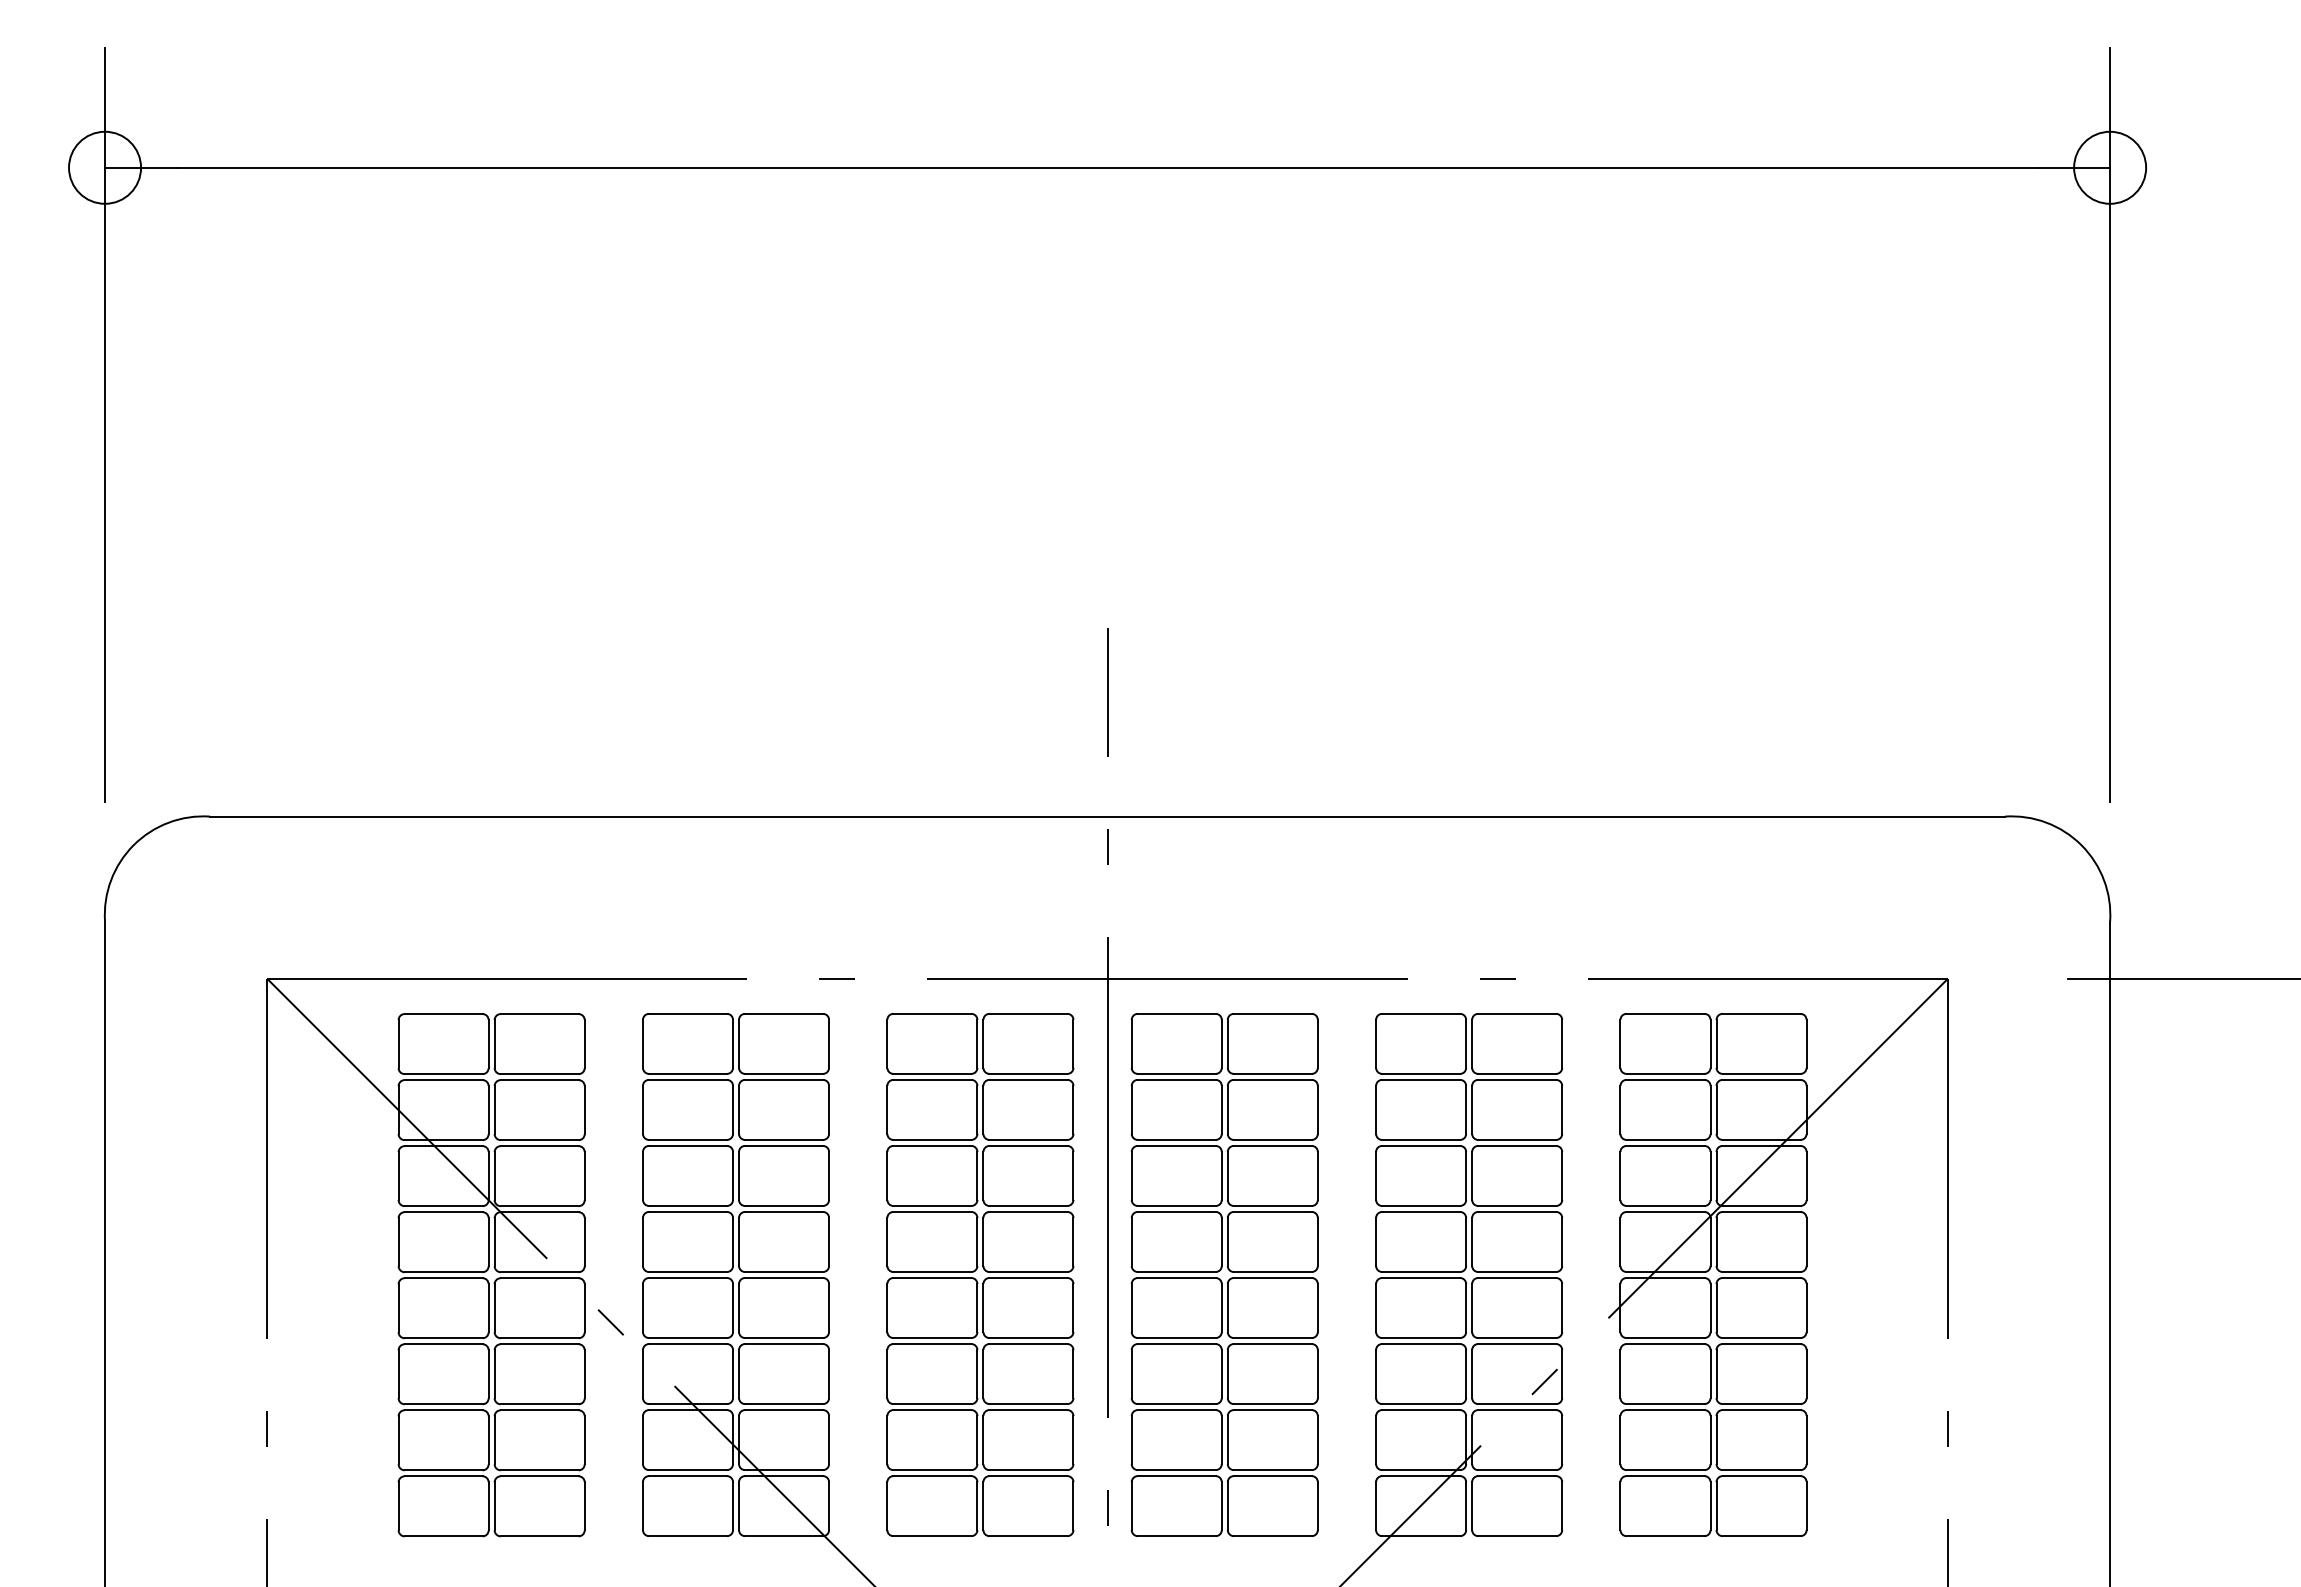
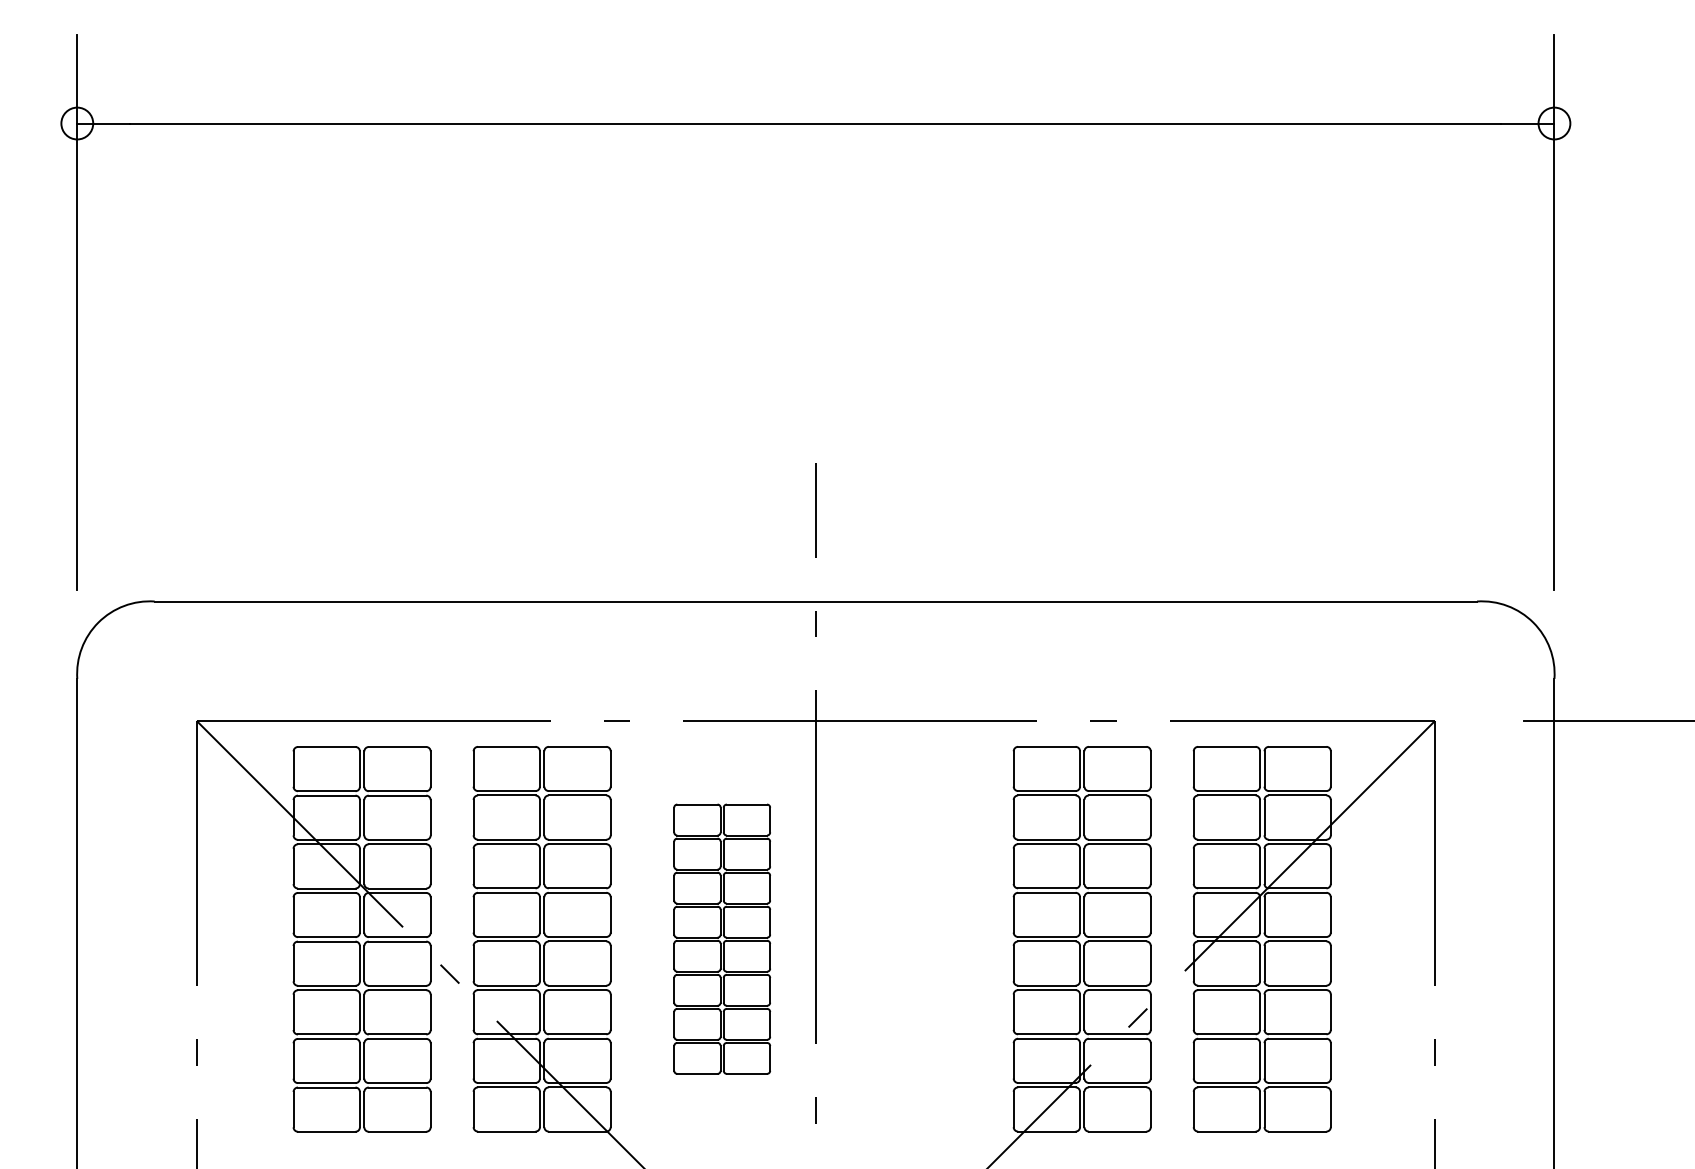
circle: (105, 167) -> (77, 123), size x0.6
circle: (2110, 167) -> (1554, 123), size x0.6
part: (980, 1274) -> (722, 938), size x0.7
part: (1224, 1274) -> (902, 938), removed

